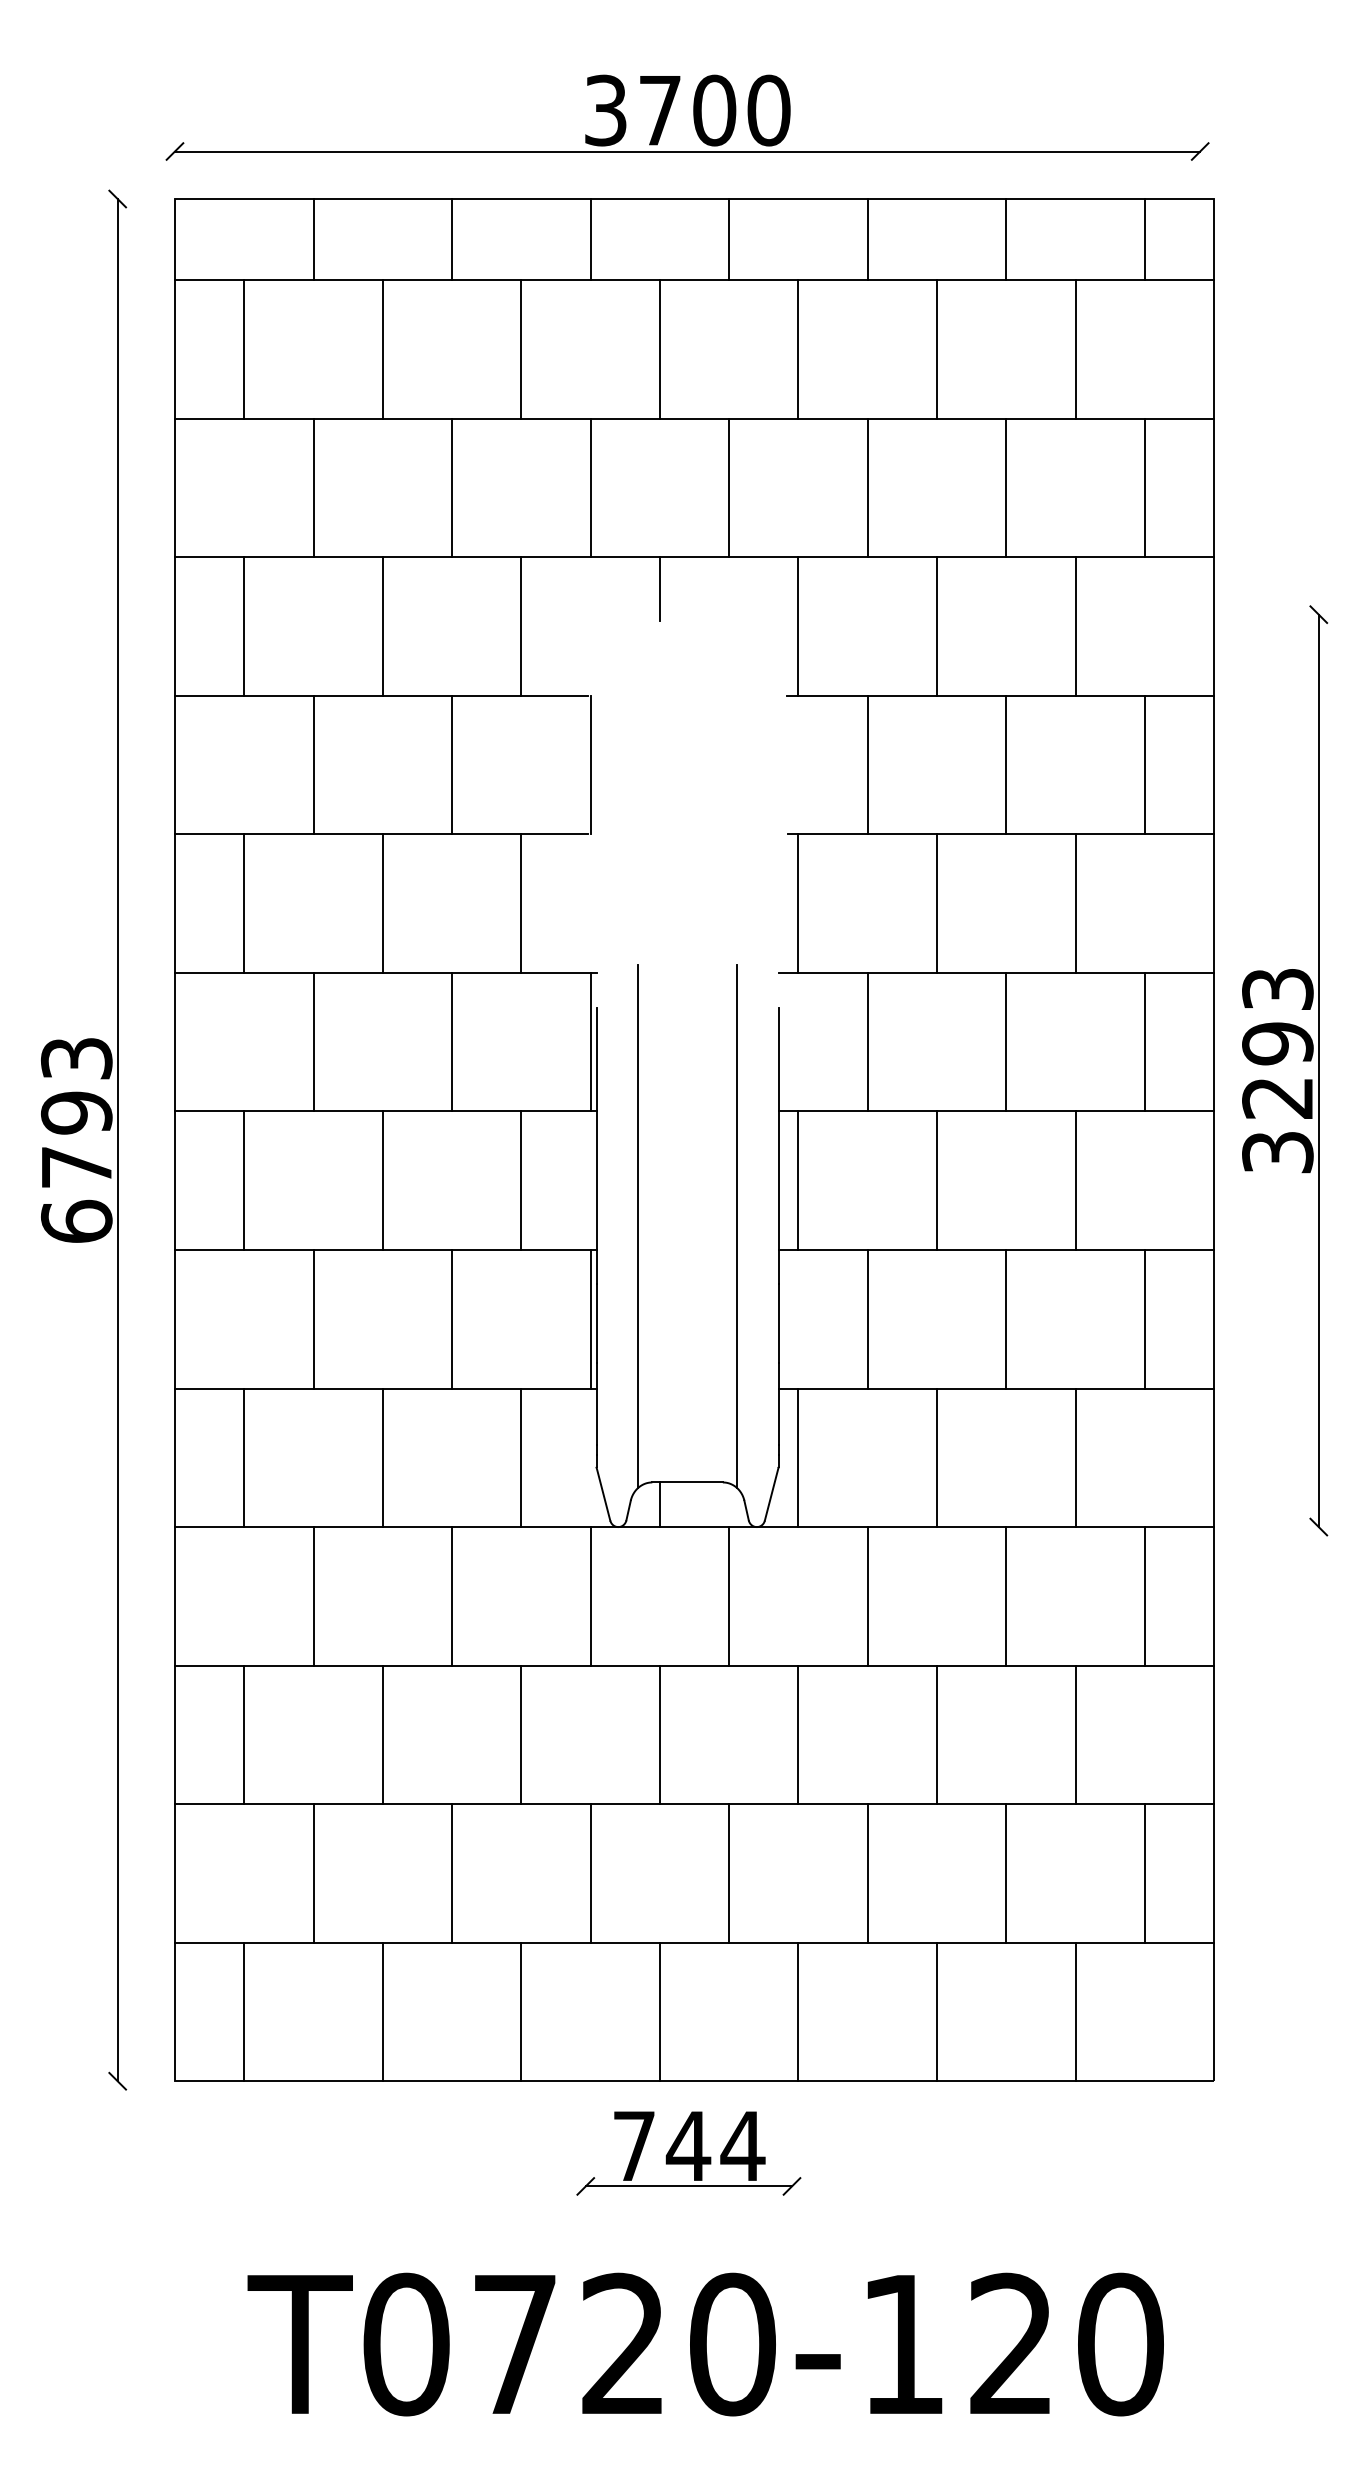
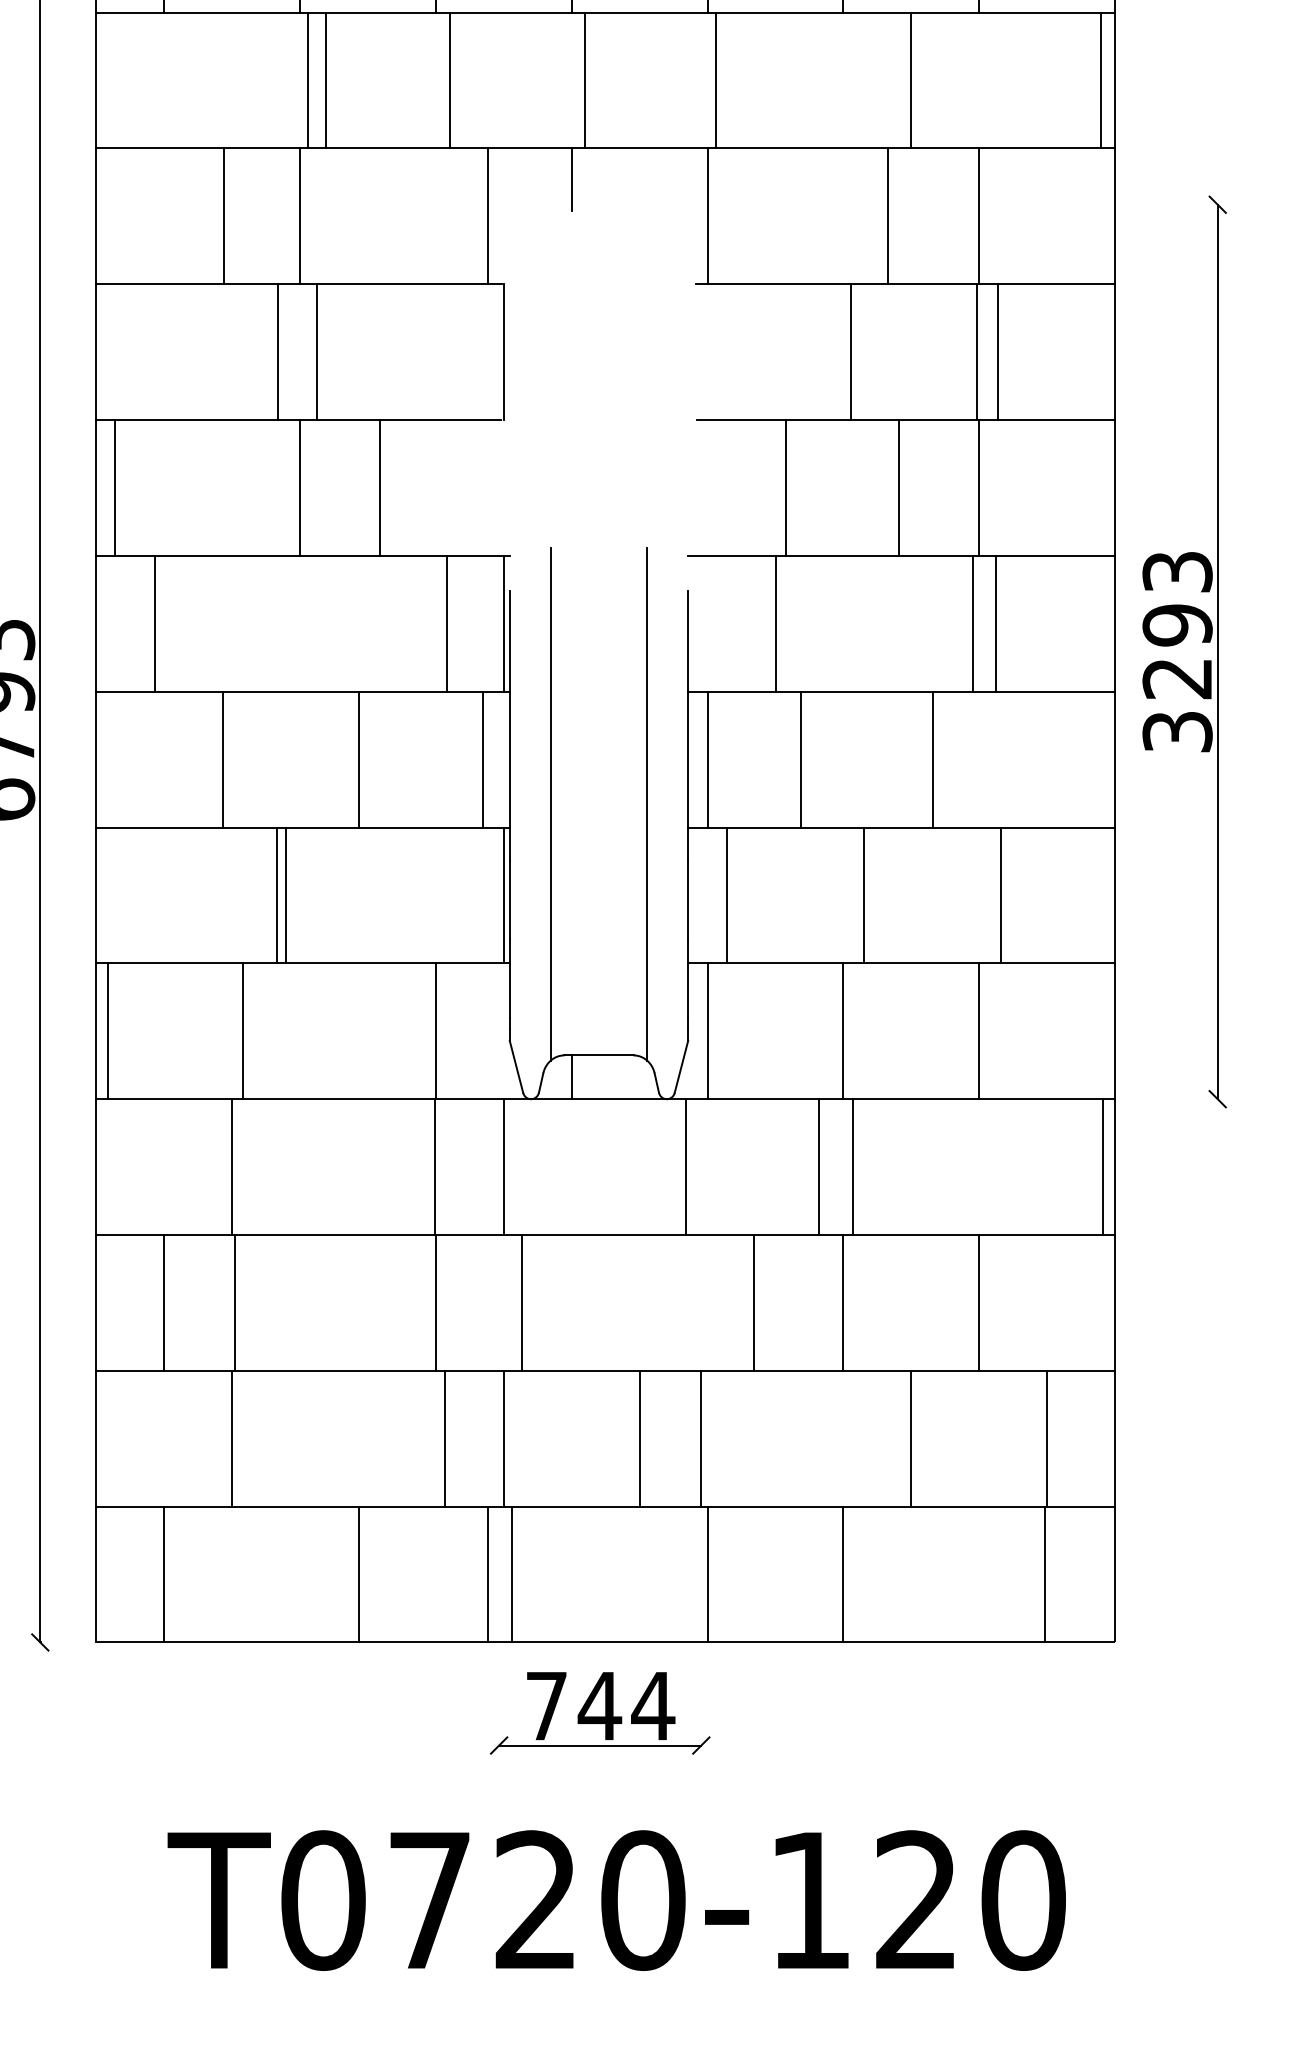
line: (313, 487) -> (307, 80), moved
line: (452, 487) -> (326, 80), moved
line: (590, 487) -> (449, 80), moved
line: (729, 487) -> (585, 80), moved
line: (867, 487) -> (715, 80), moved
line: (1144, 487) -> (1100, 80), moved
line: (244, 626) -> (224, 216), moved
line: (521, 626) -> (488, 216), moved
line: (936, 626) -> (887, 216), moved
line: (313, 764) -> (278, 351), moved
line: (452, 764) -> (317, 351), moved
line: (867, 764) -> (850, 351), moved
line: (1006, 764) -> (977, 351), moved
line: (1144, 764) -> (997, 351), moved
line: (244, 903) -> (115, 487), moved
line: (521, 903) -> (380, 487), moved
line: (798, 903) -> (786, 487), moved
line: (936, 903) -> (898, 487), moved
line: (313, 1041) -> (154, 623), moved
line: (452, 1041) -> (446, 623), moved
line: (1006, 1041) -> (973, 623), moved
line: (1144, 1041) -> (995, 623), moved
line: (244, 1180) -> (223, 759), moved
line: (382, 1180) -> (358, 759), moved
line: (521, 1180) -> (483, 759), moved
line: (936, 1180) -> (800, 759), moved
line: (1075, 1180) -> (933, 759), moved
line: (313, 1318) -> (277, 894), moved
line: (452, 1318) -> (286, 894), moved
line: (867, 1318) -> (726, 894), moved
line: (1006, 1318) -> (864, 894), moved
line: (1144, 1318) -> (1000, 894), moved
line: (244, 1457) -> (108, 1030), moved
line: (382, 1457) -> (243, 1030), moved
line: (452, 1596) -> (435, 1167), moved
line: (729, 1596) -> (686, 1167), moved
line: (867, 1596) -> (818, 1167), moved
line: (1006, 1596) -> (852, 1167), moved
line: (1144, 1596) -> (1102, 1167), moved
line: (382, 1734) -> (235, 1302), moved
line: (659, 1734) -> (521, 1302), moved
line: (798, 1734) -> (753, 1302), moved
line: (452, 1873) -> (444, 1438), moved
line: (867, 1873) -> (700, 1438), moved
line: (382, 2011) -> (358, 1574), moved
line: (521, 2011) -> (488, 1574), moved
line: (659, 2011) -> (511, 1574), moved
line: (1075, 2011) -> (1044, 1574), moved

